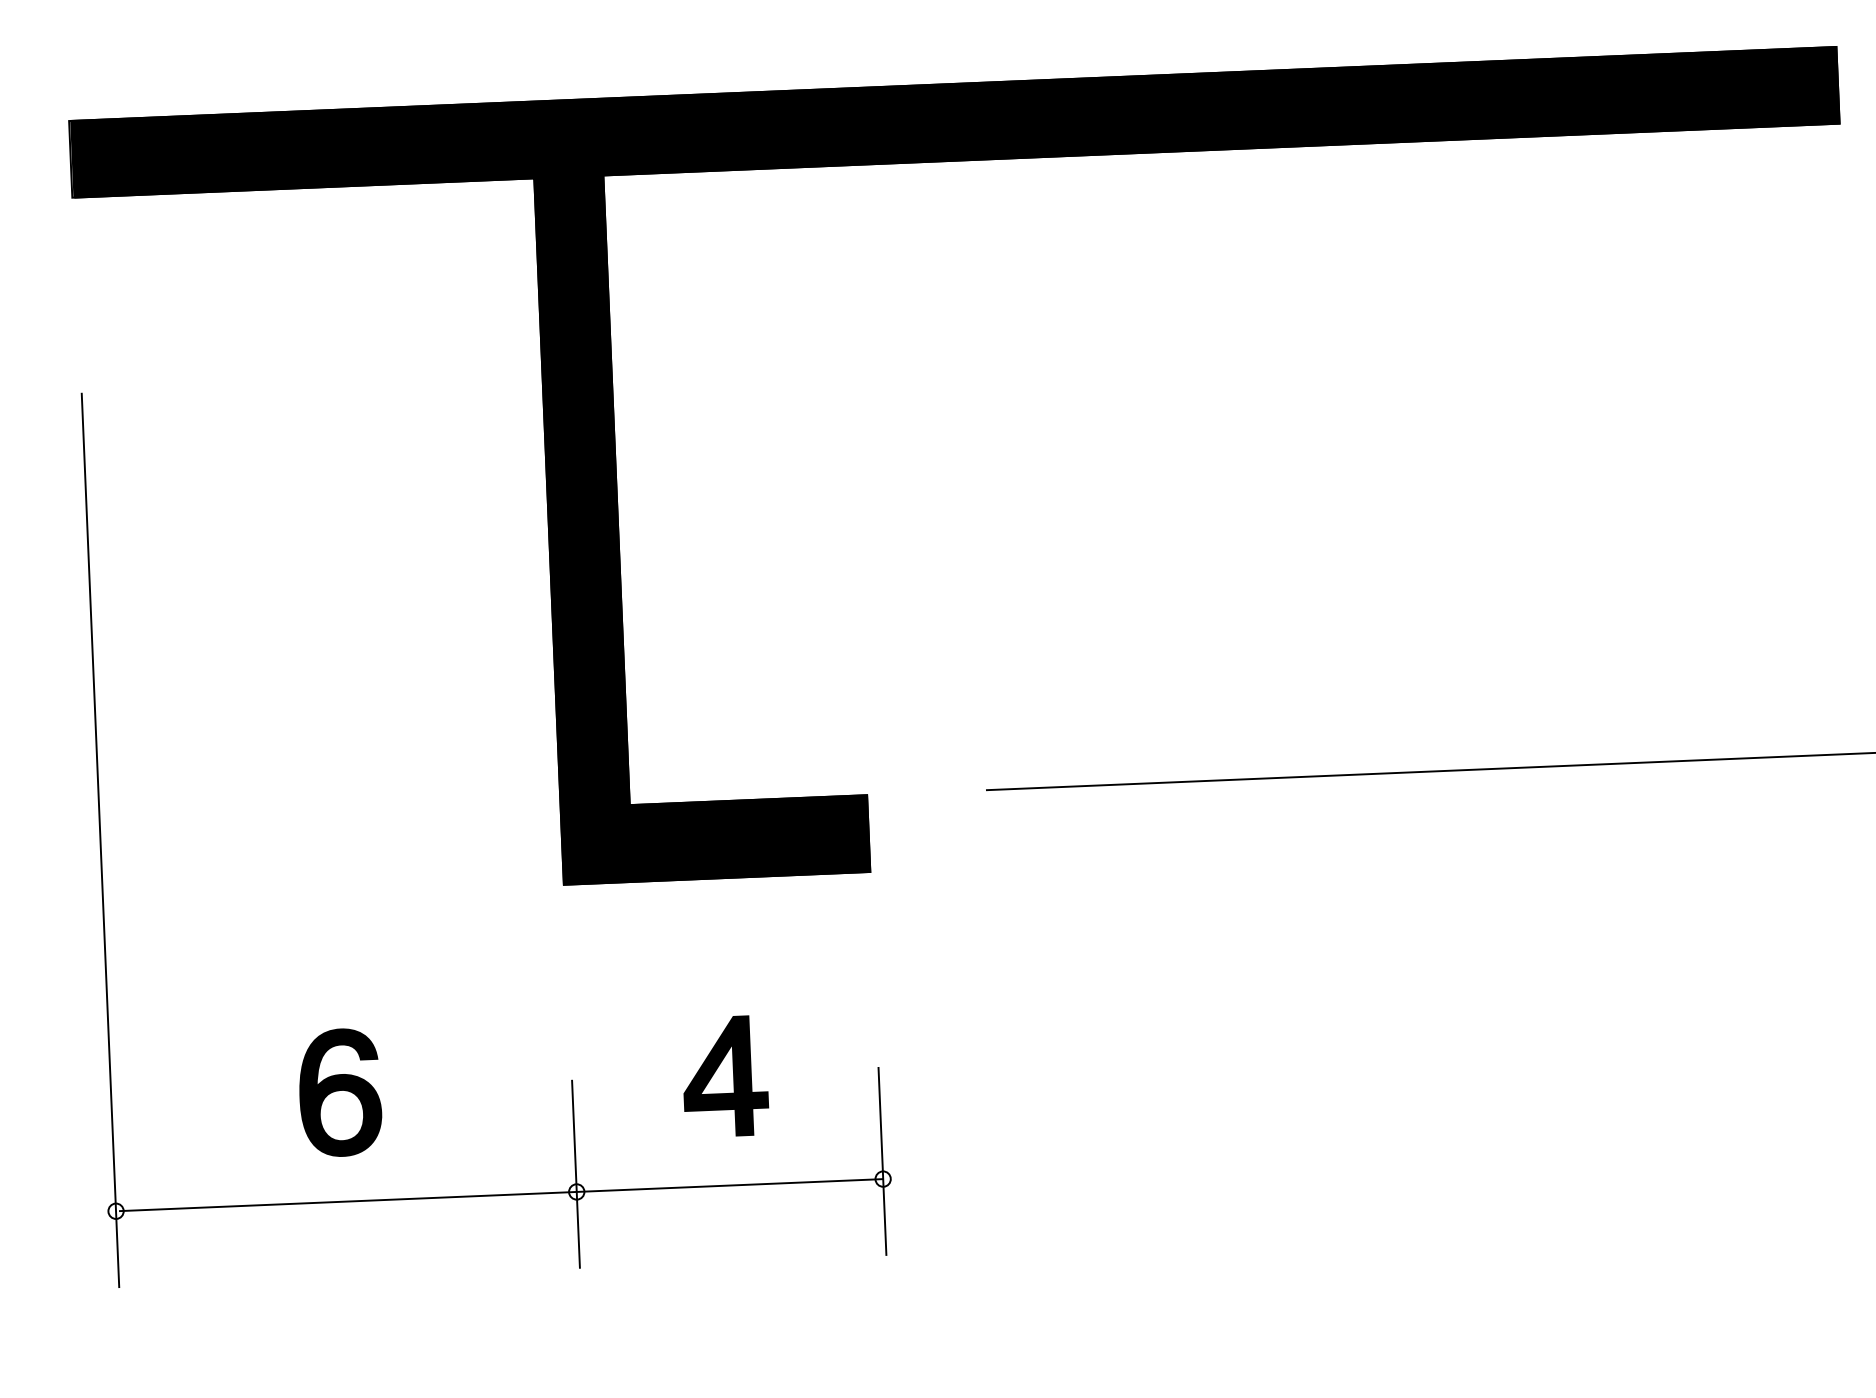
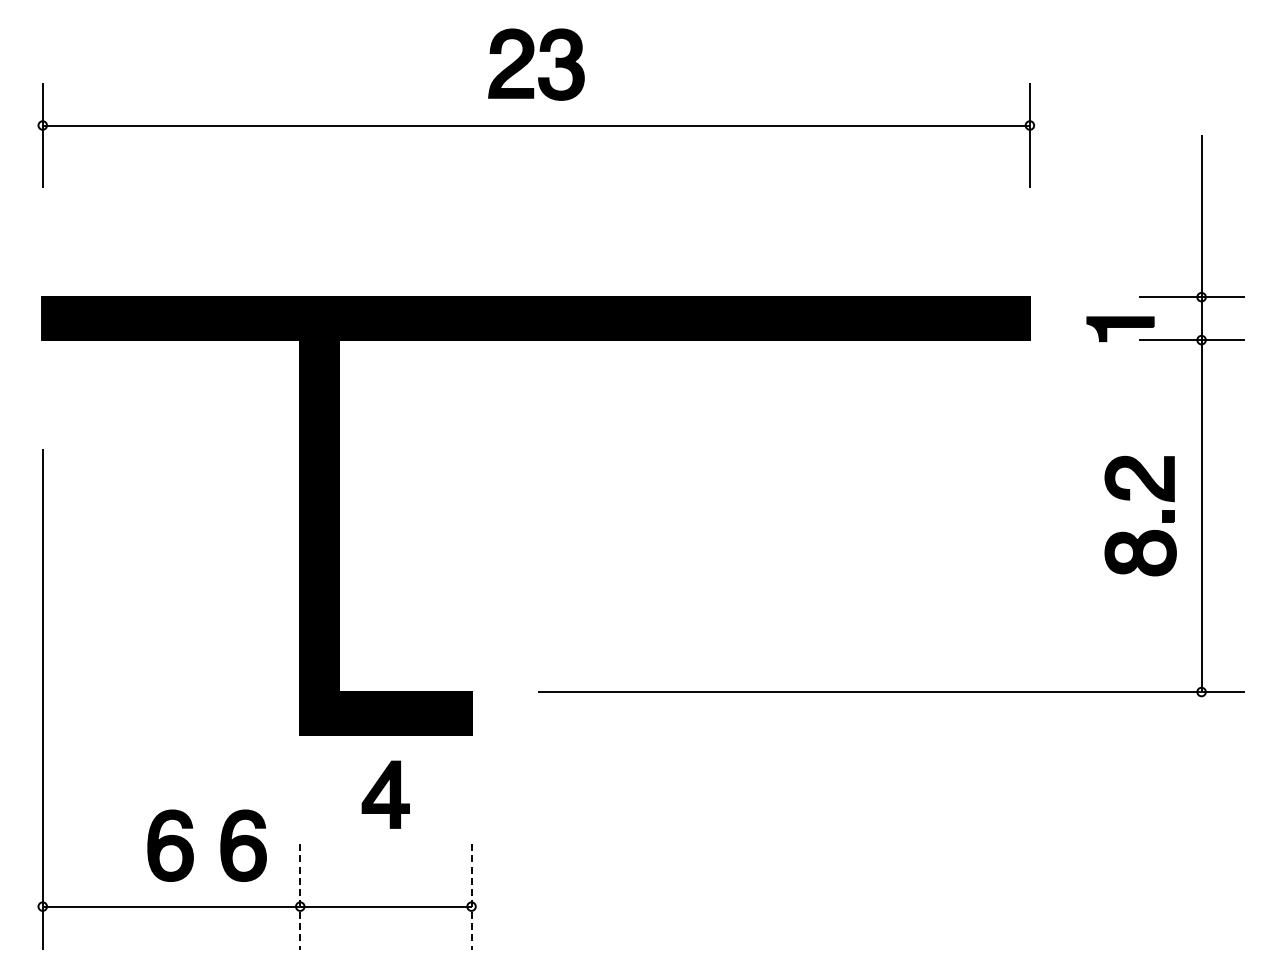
part: (724, 1076) -> (385, 794), moved
part: (470, 1086) -> (243, 845), added
line: (882, 1160) -> (471, 896), solid -> dashed
line: (576, 1173) -> (300, 896), solid -> dashed

